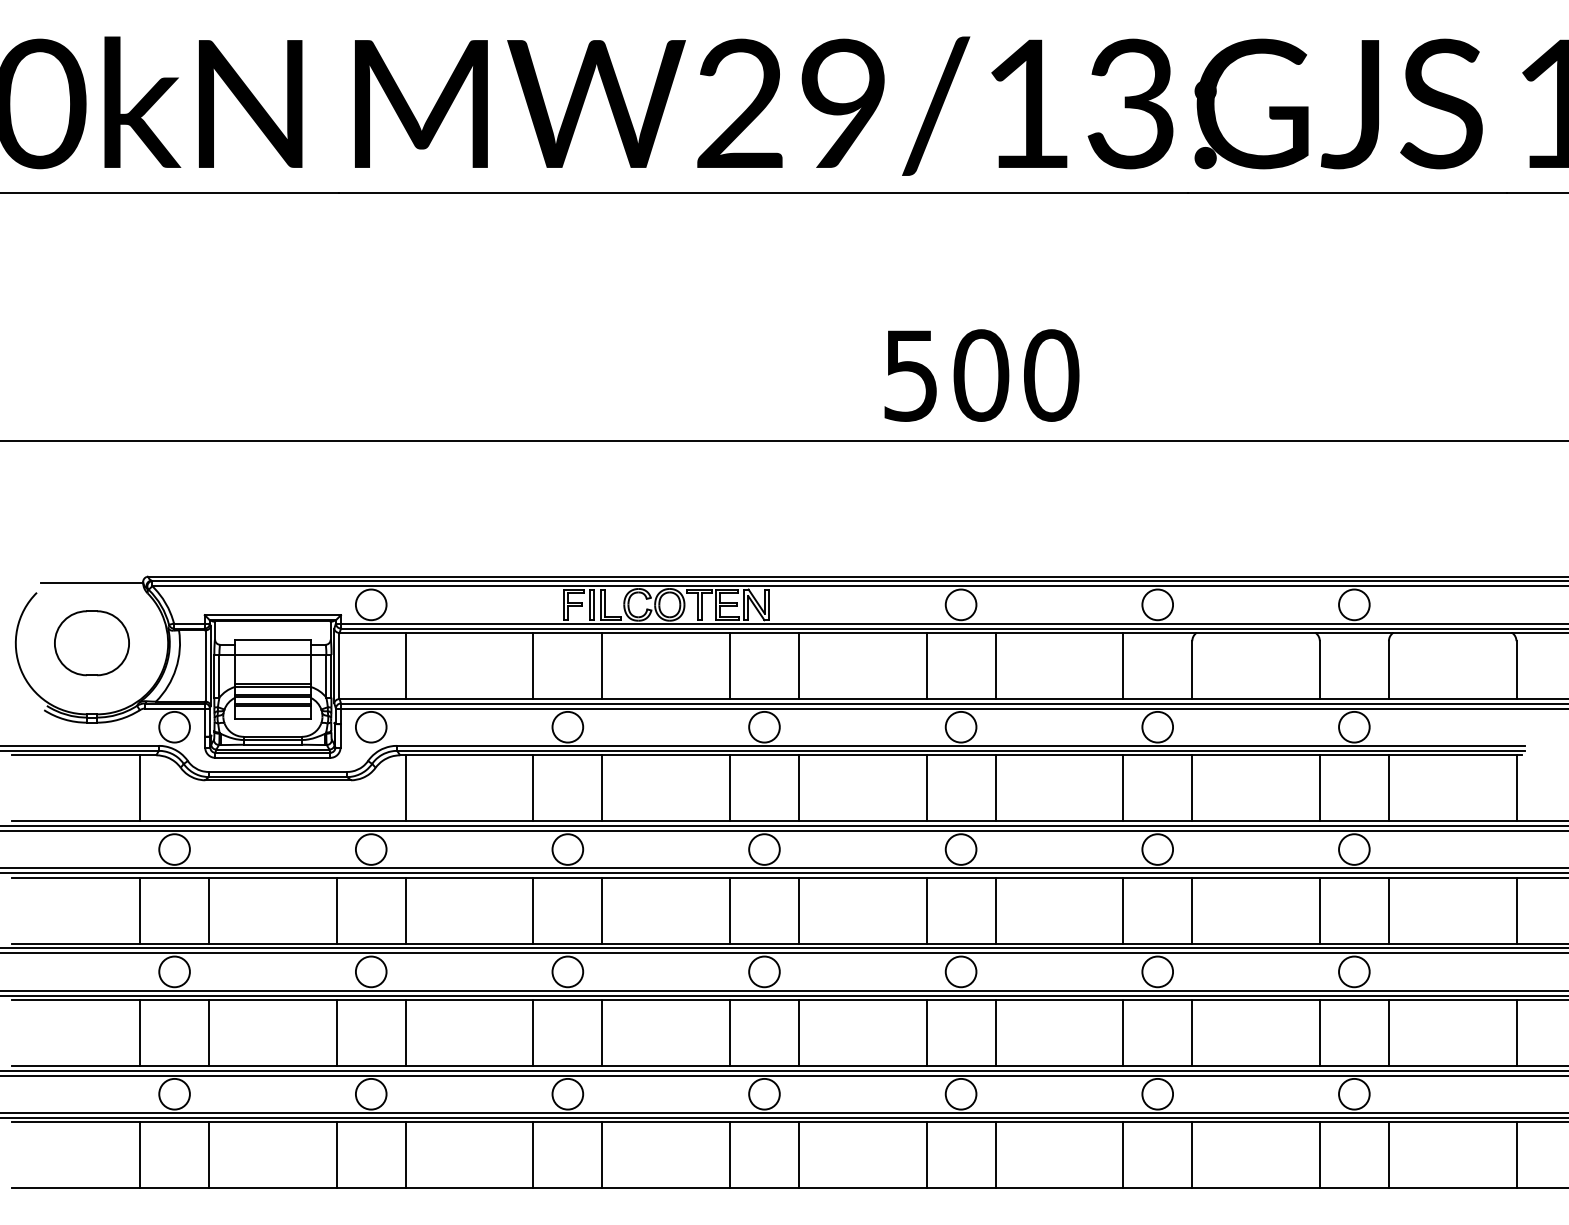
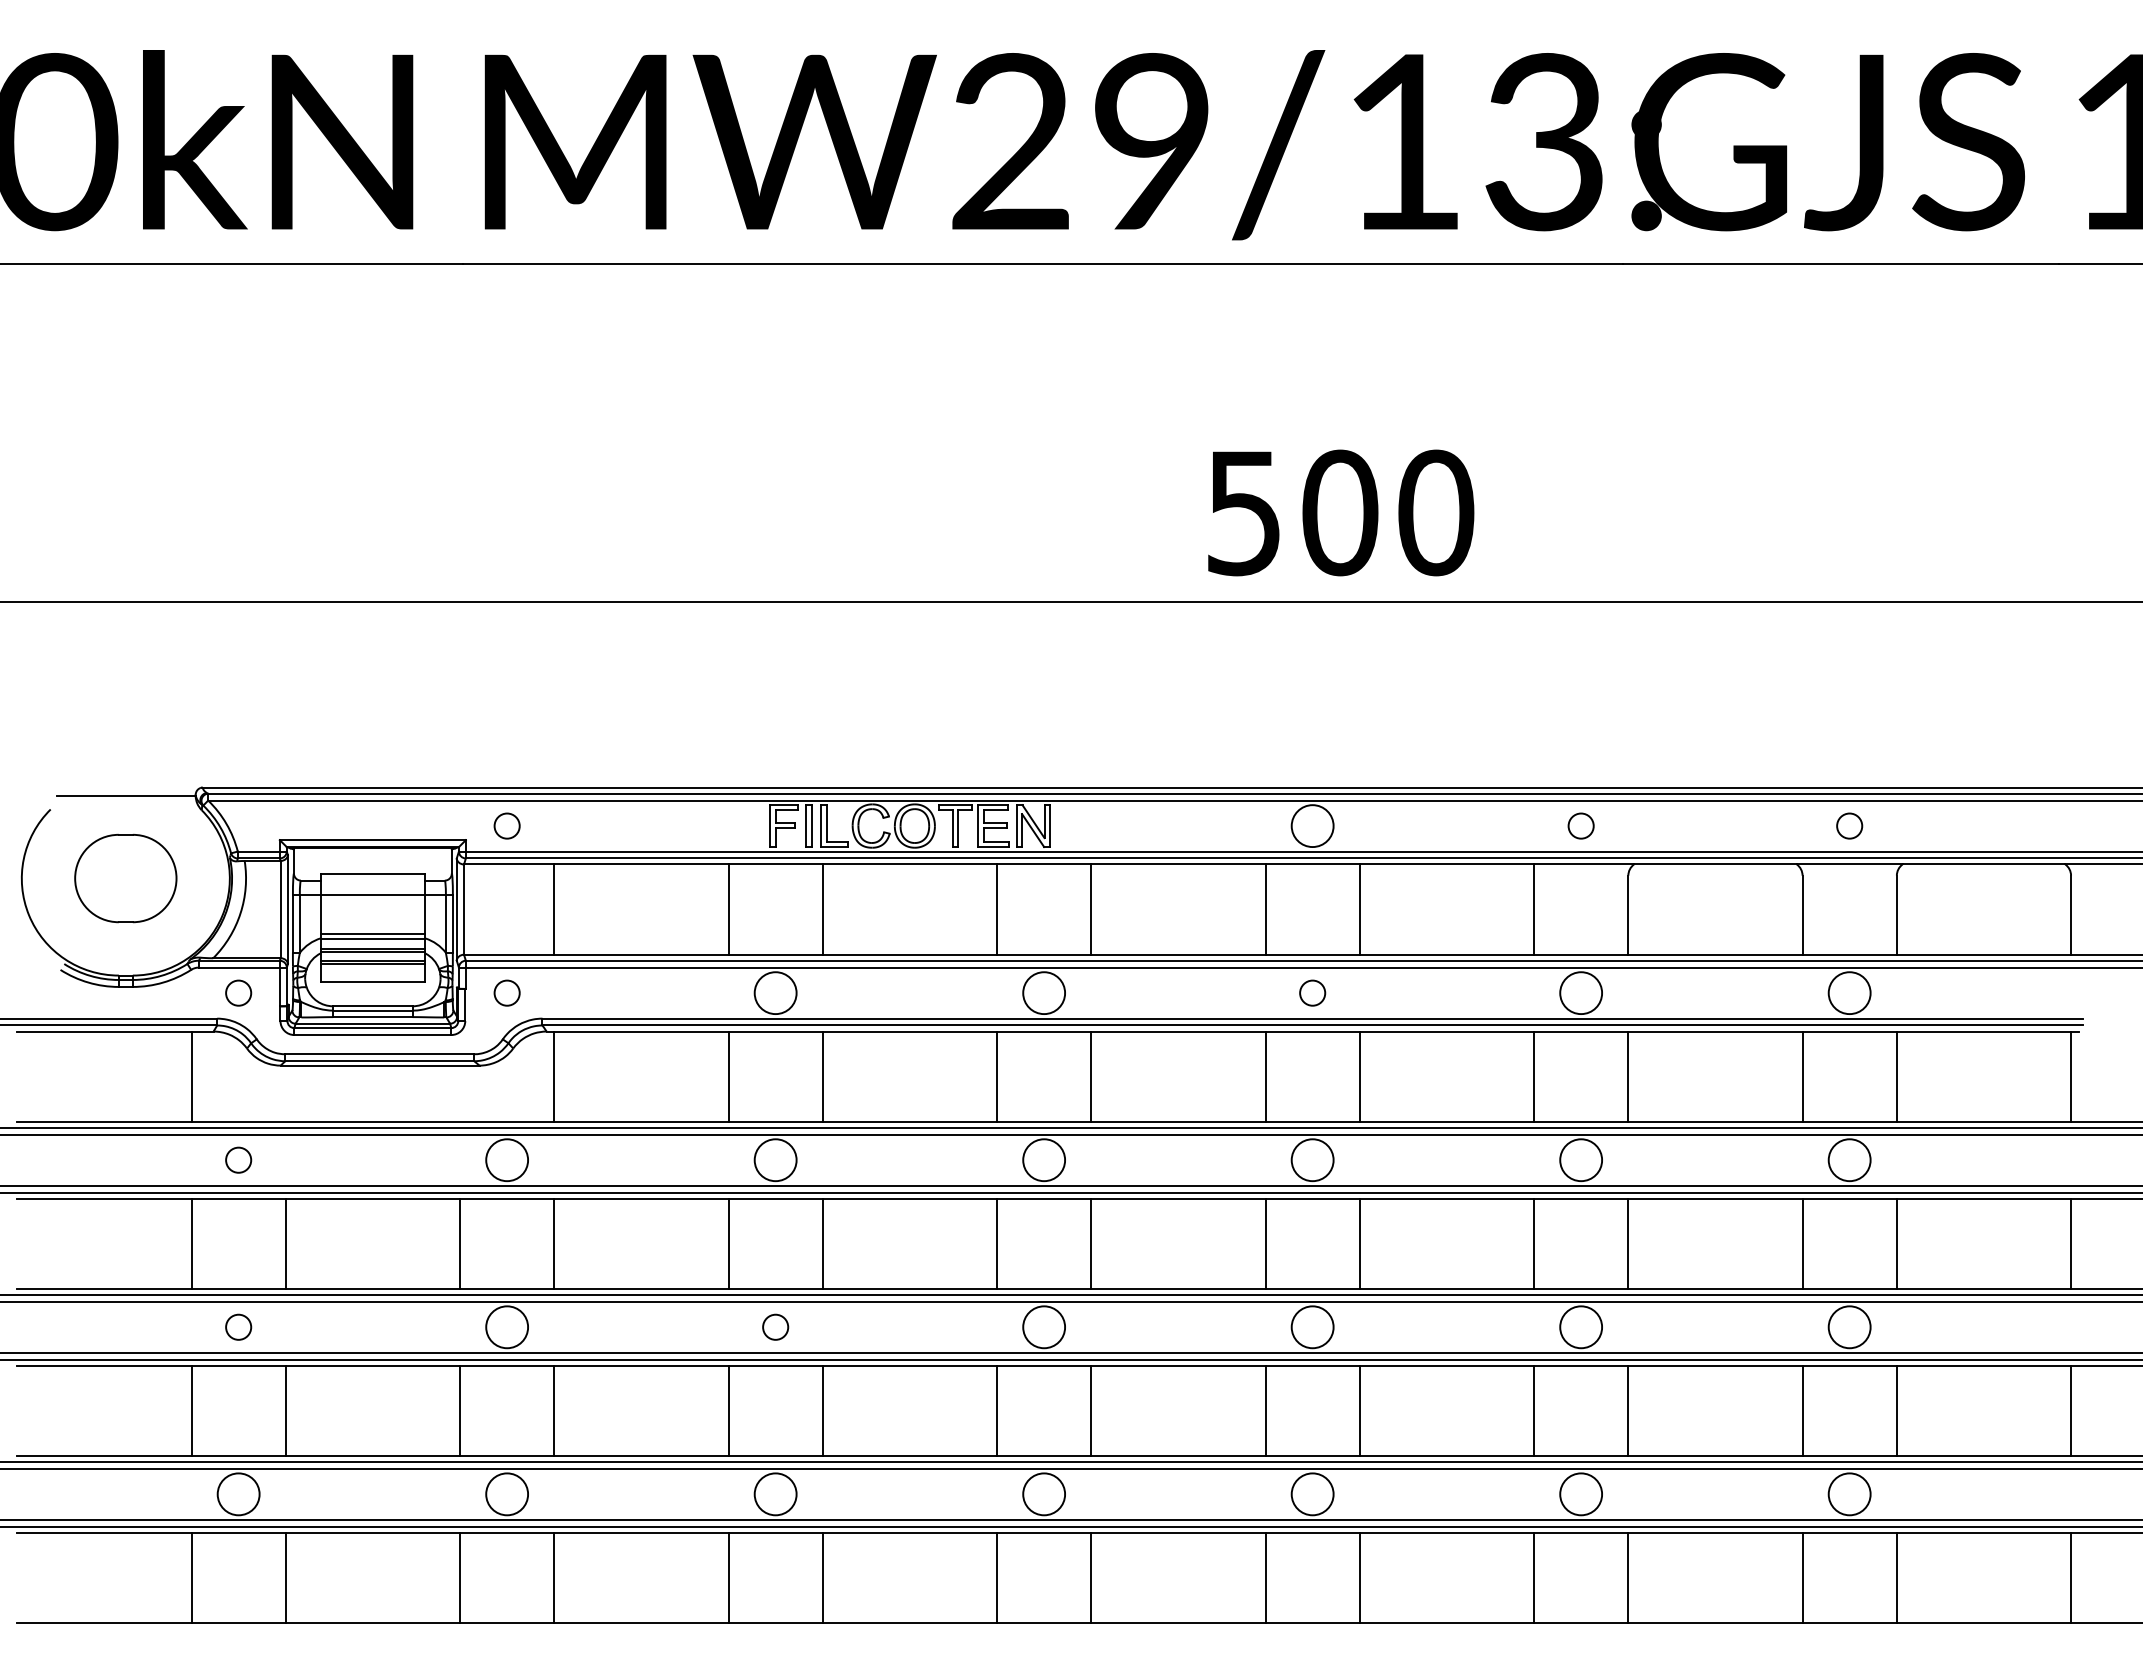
circle: (371, 605) -> (507, 826), size x0.6
circle: (1157, 605) -> (1581, 826), size x0.6
circle: (1354, 605) -> (1849, 826), size x0.6
circle: (174, 727) -> (238, 993), size x0.6
circle: (371, 727) -> (507, 993), size x0.6
circle: (960, 727) -> (1312, 993), size x0.6
circle: (174, 849) -> (238, 1160), size x0.6
circle: (174, 972) -> (238, 1327), size x0.6
circle: (567, 972) -> (775, 1327), size x0.6

